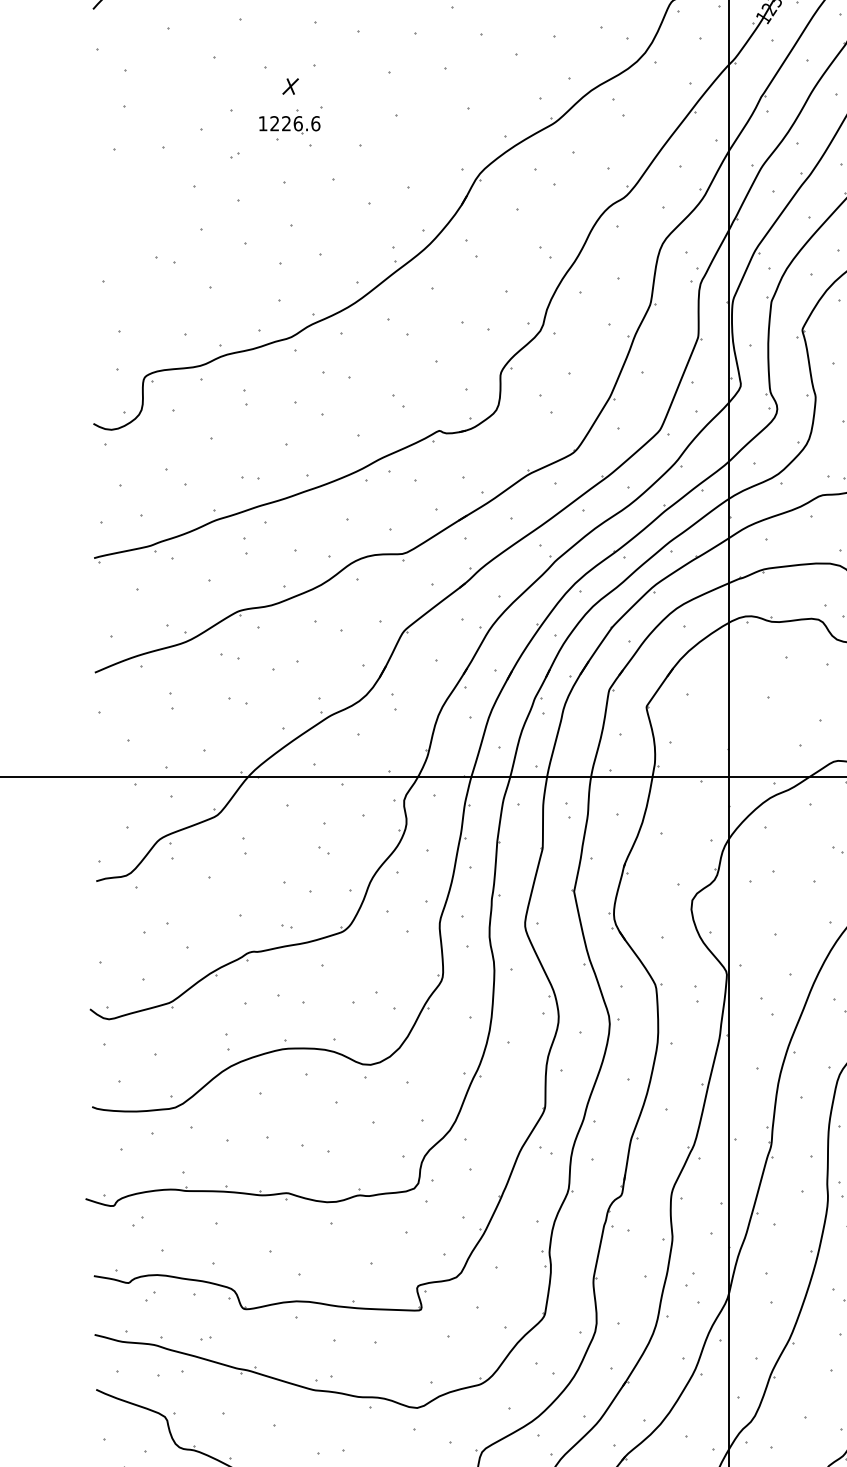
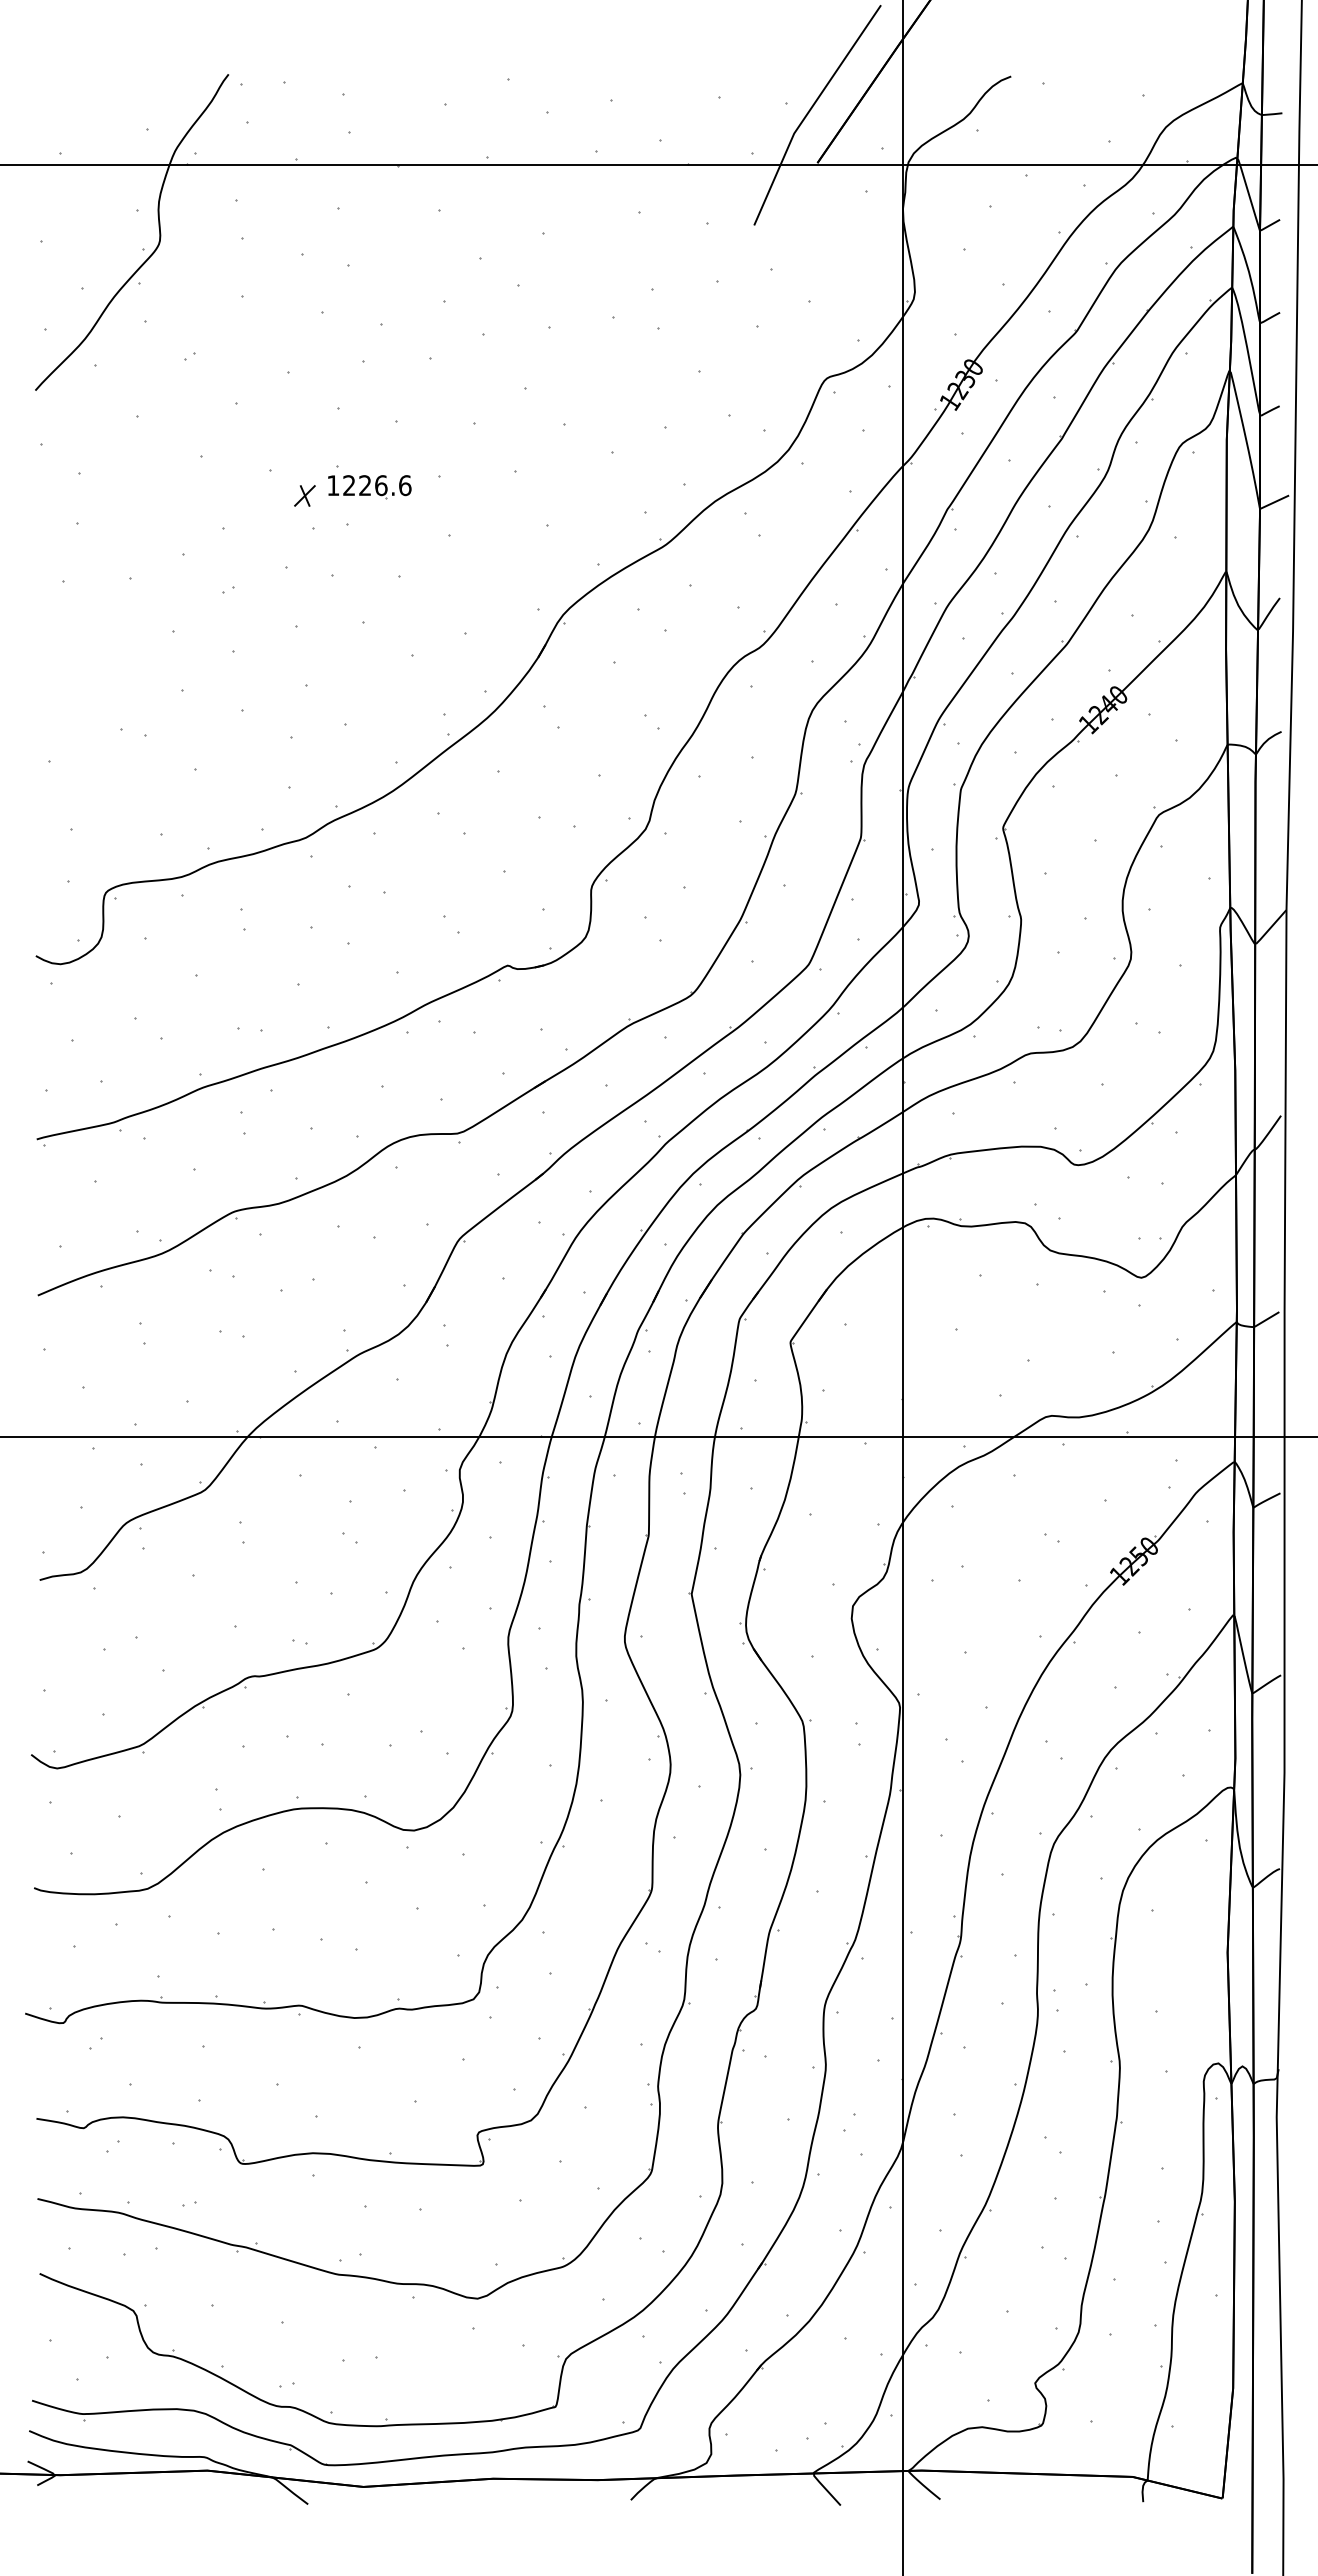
part: (289, 125) -> (369, 487), moved

